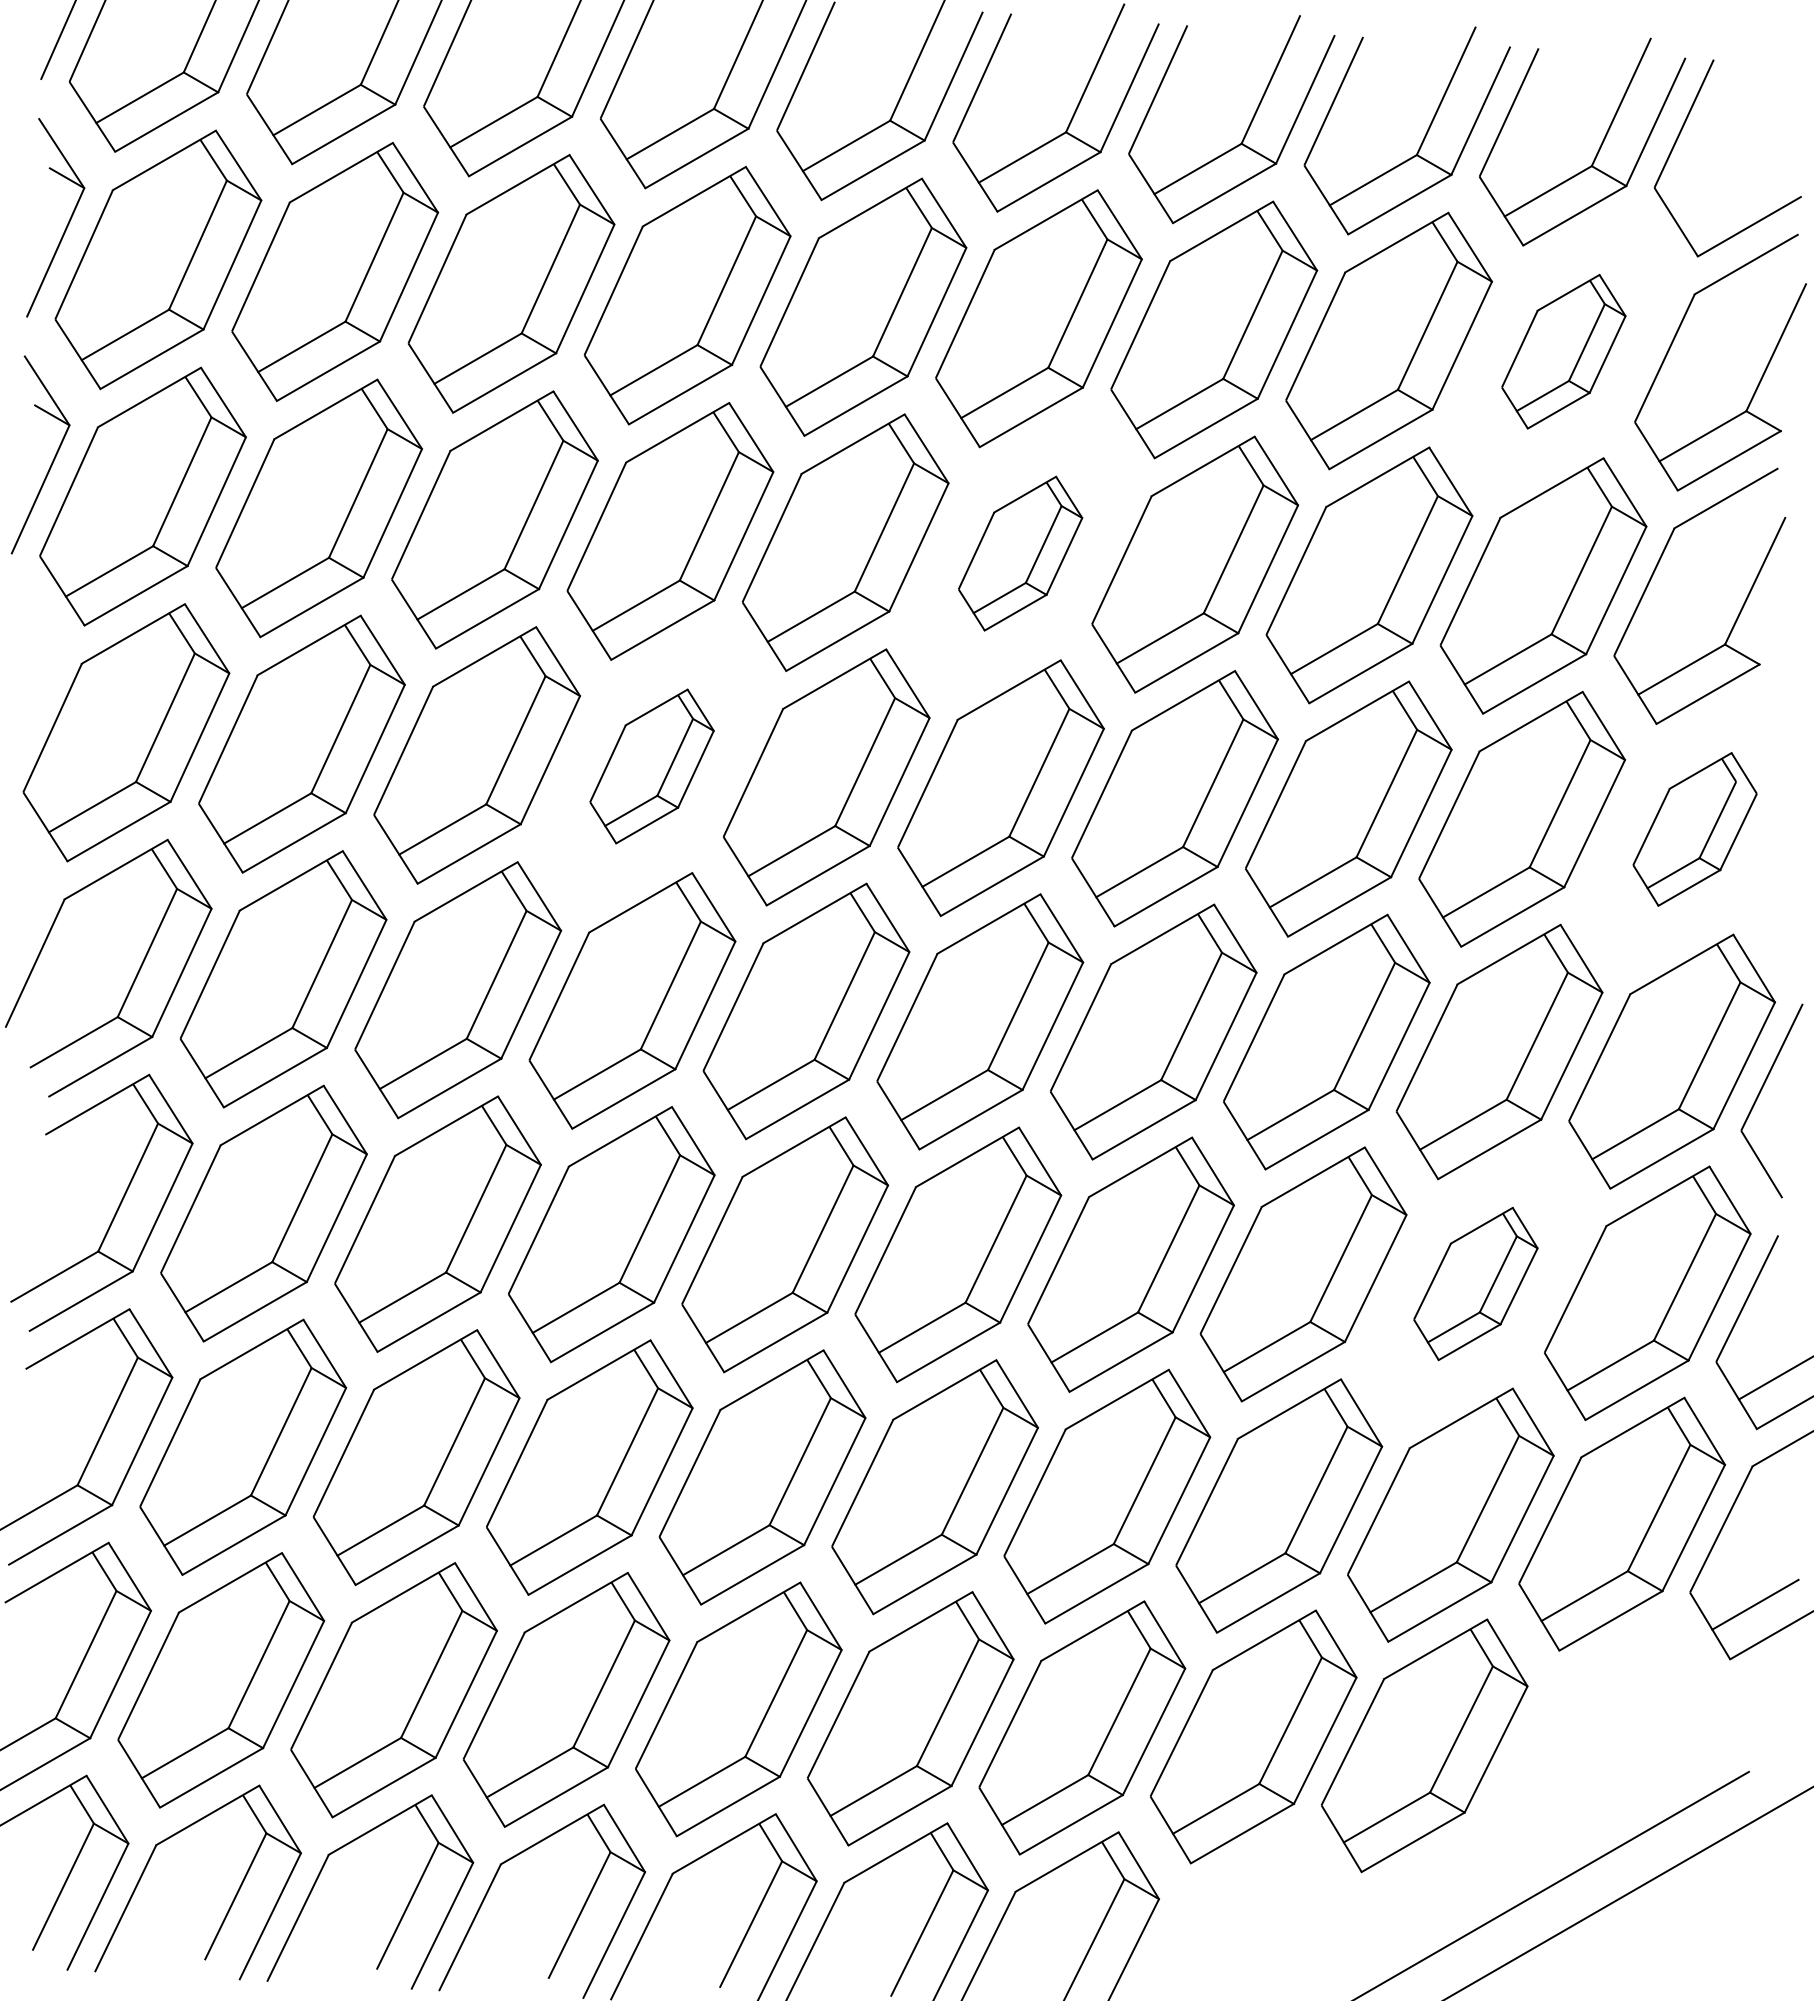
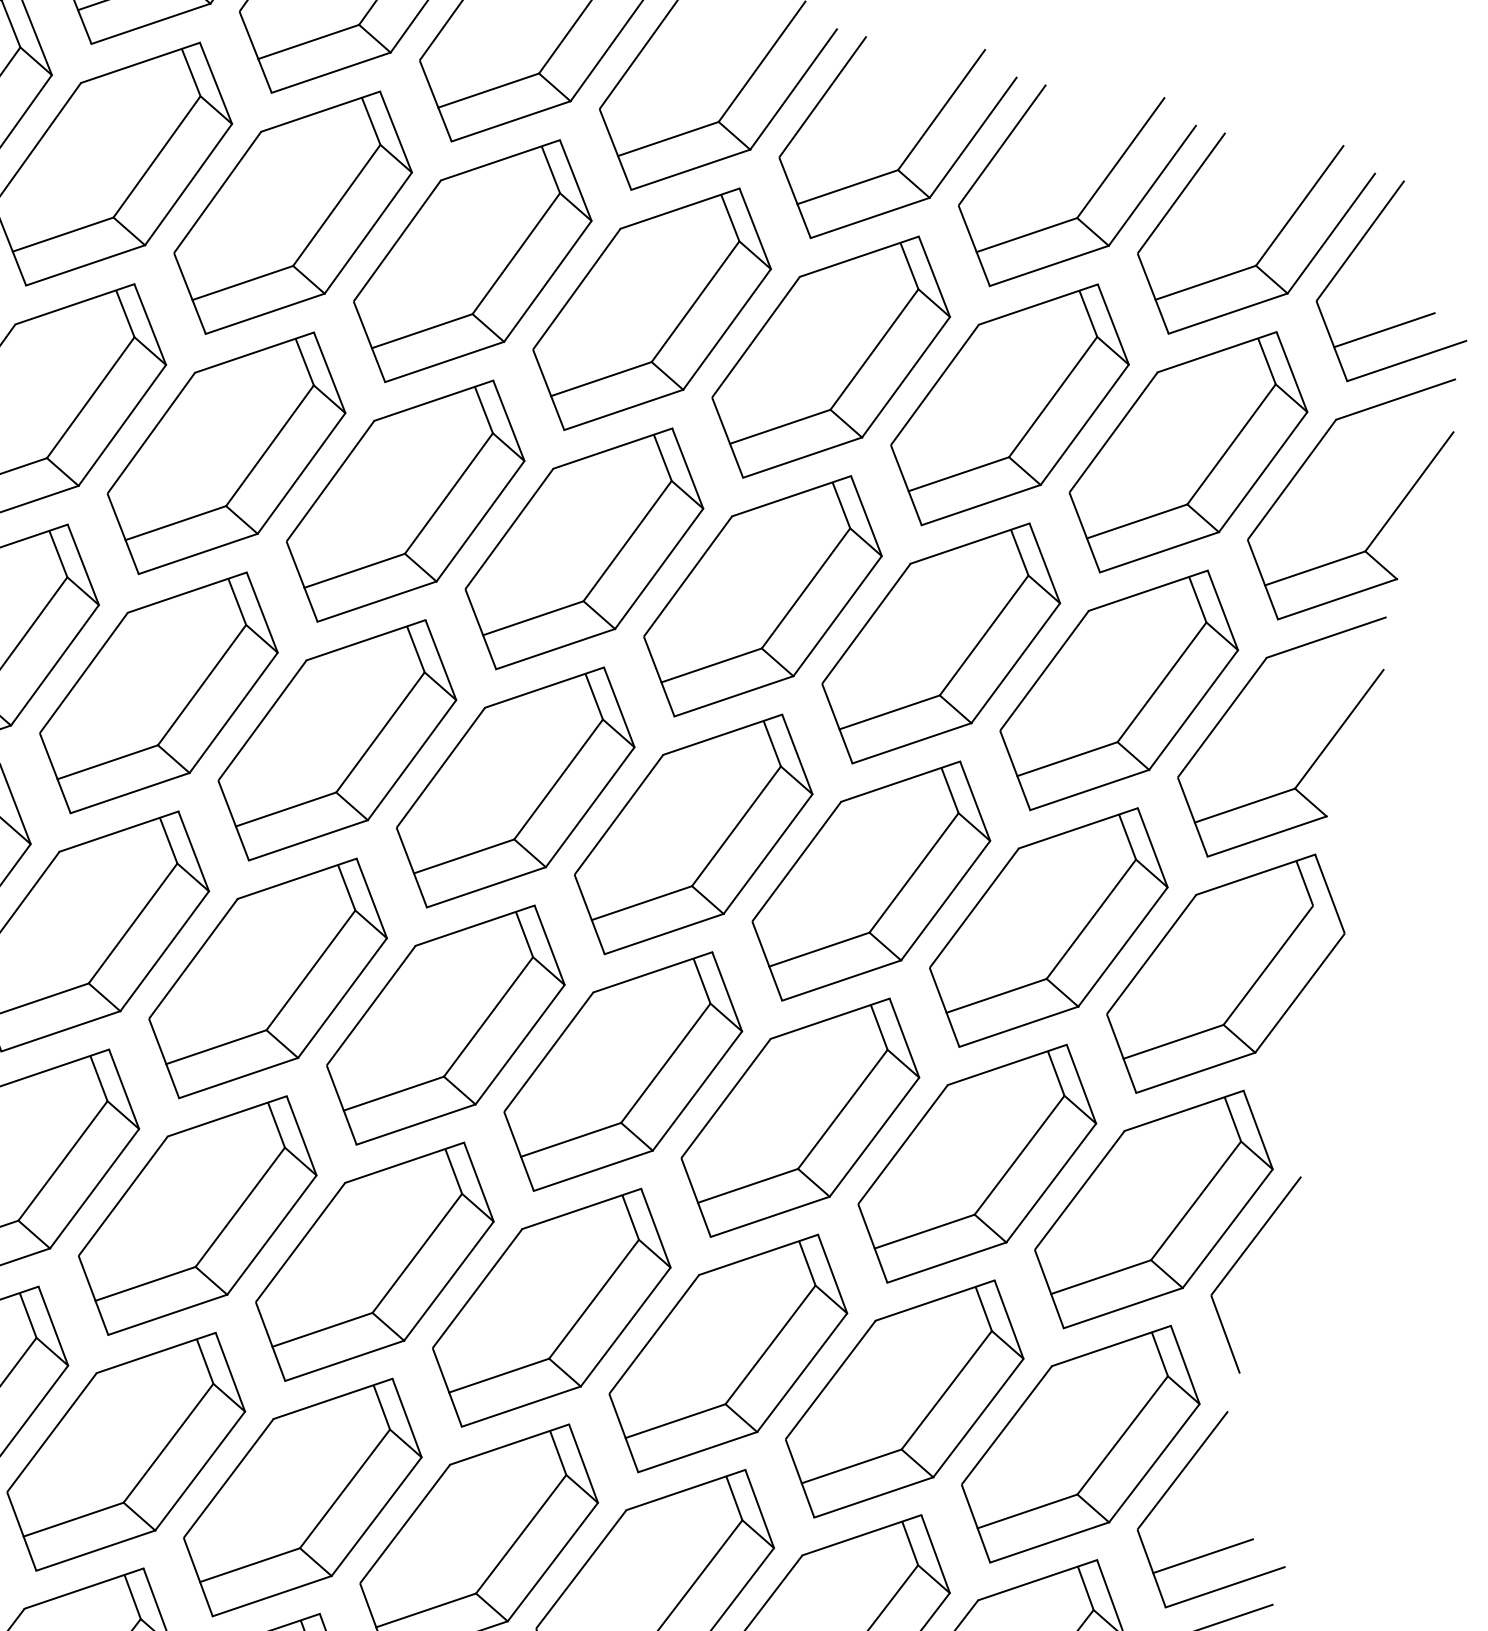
line: (1722, 202) -> (1383, 330), added
part: (1563, 351) -> (1188, 451), size x1.67
part: (1020, 553) -> (584, 548), size x1.67
part: (651, 766) -> (158, 692), size x1.67
part: (1694, 829) -> (1225, 973), size x1.67
part: (1475, 1283) -> (904, 1398), size x1.67

